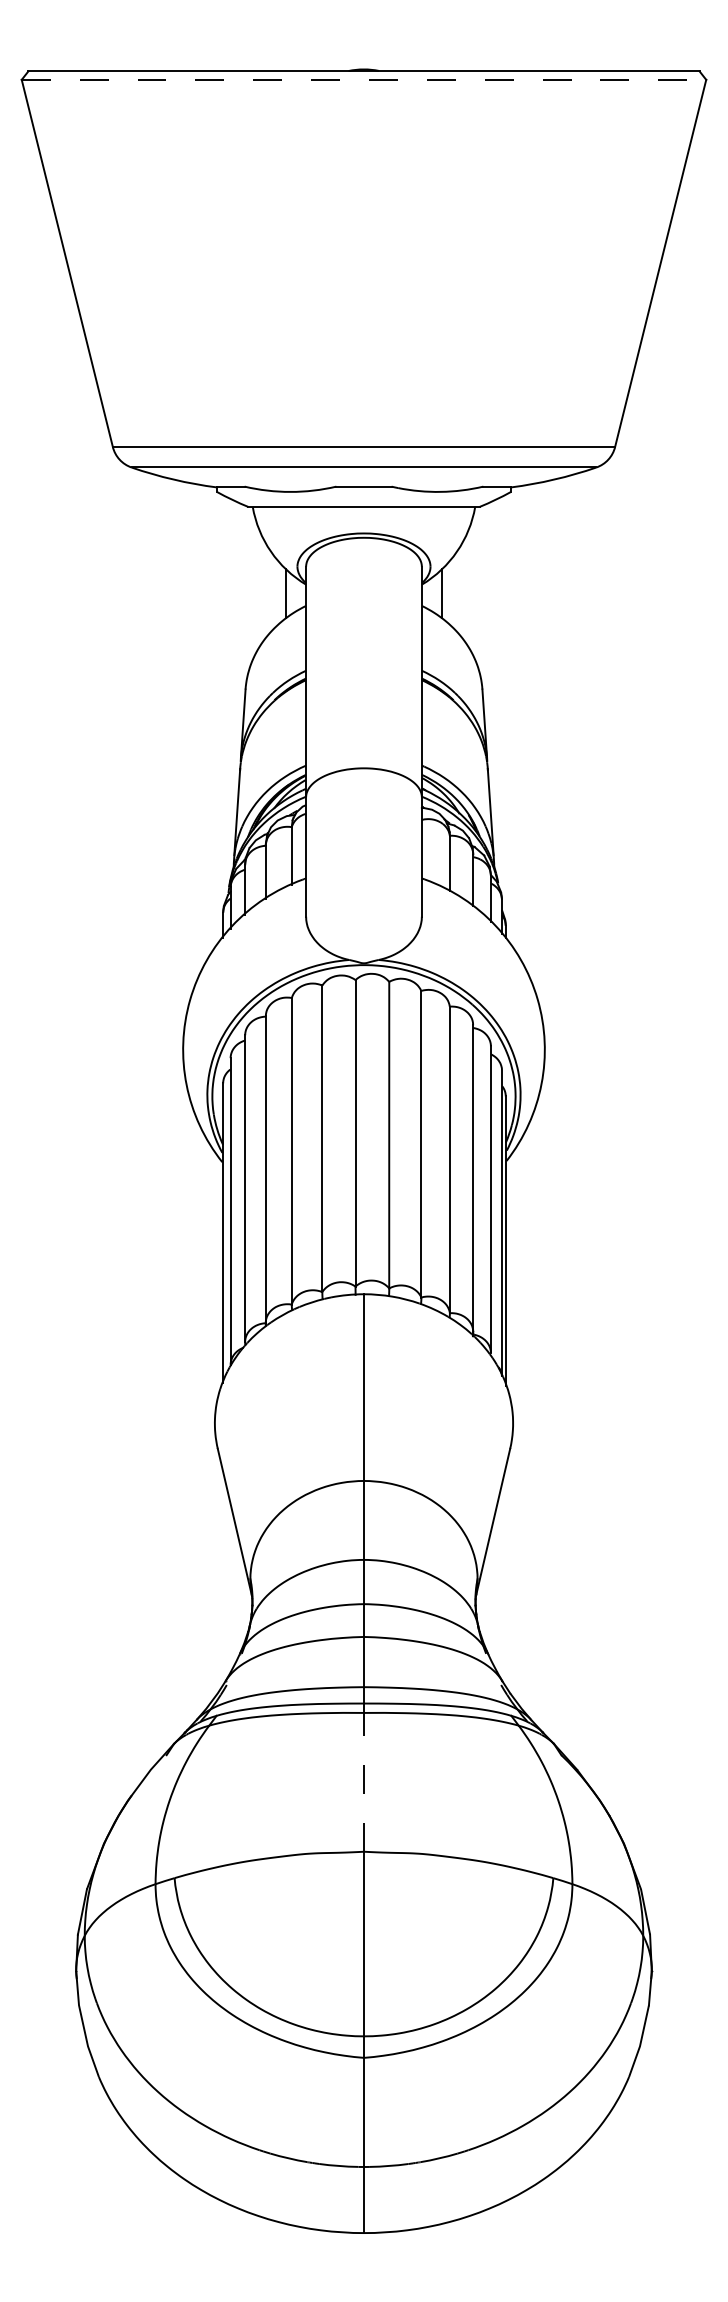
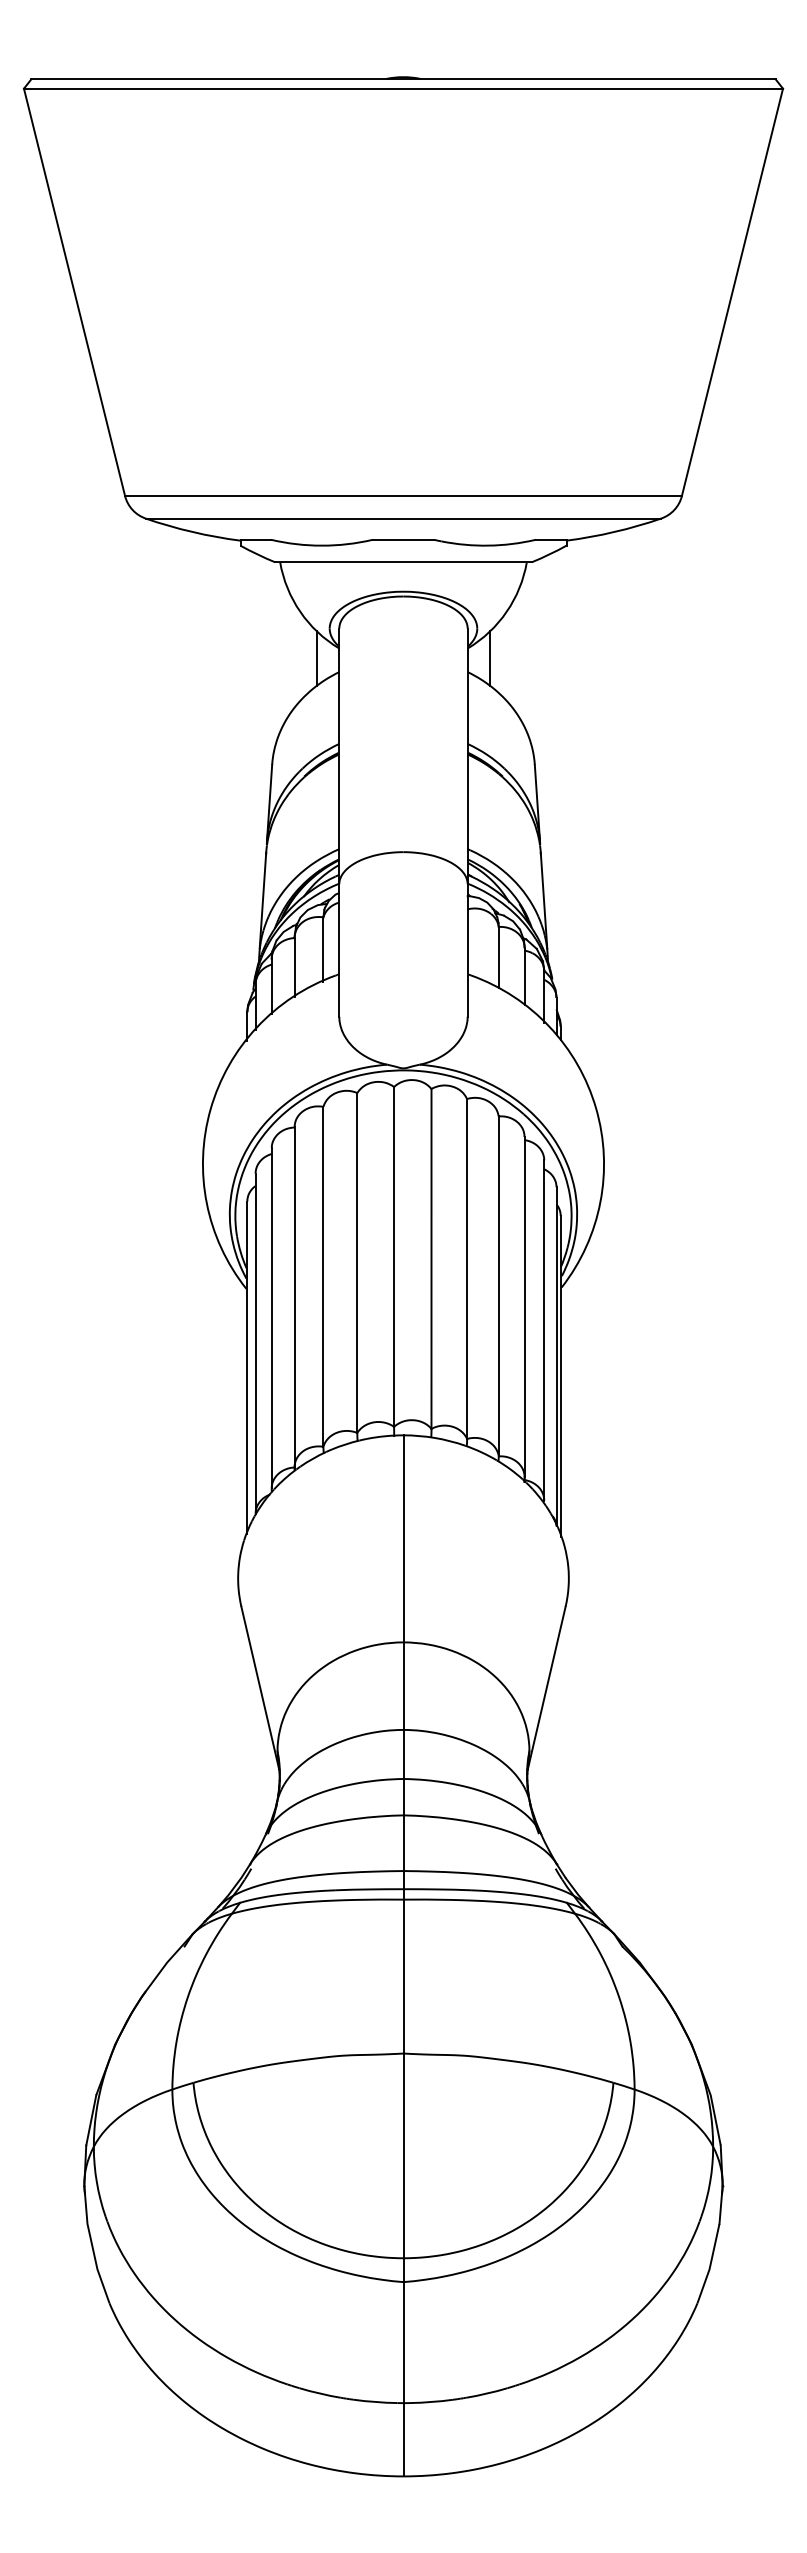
line: (364, 79) -> (403, 88), dashed -> solid
line: (364, 1782) -> (403, 1976), dashed -> solid

